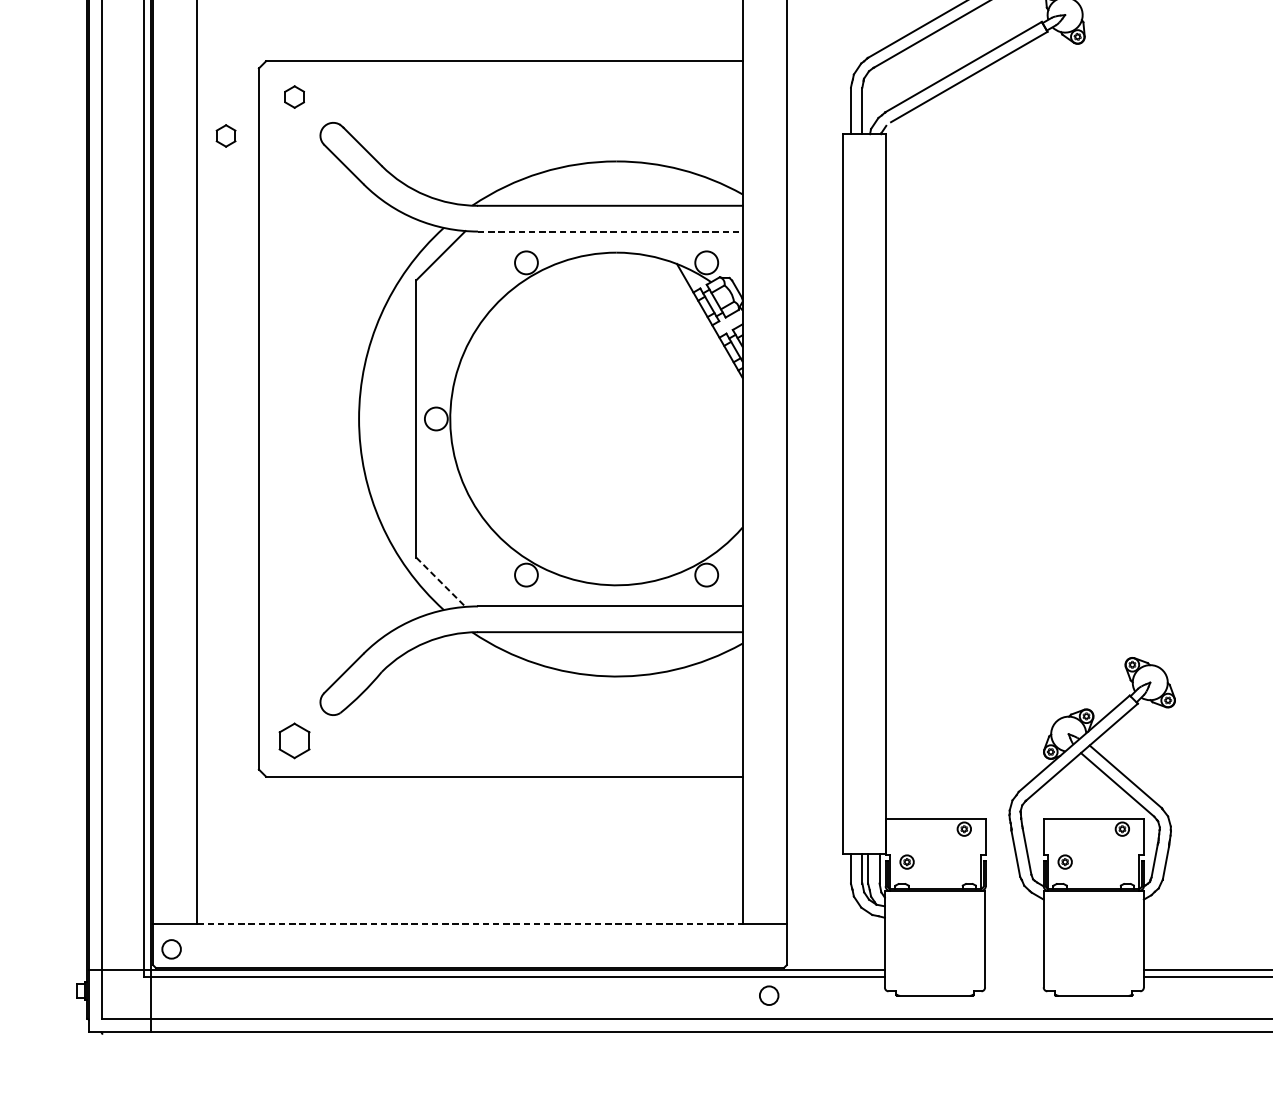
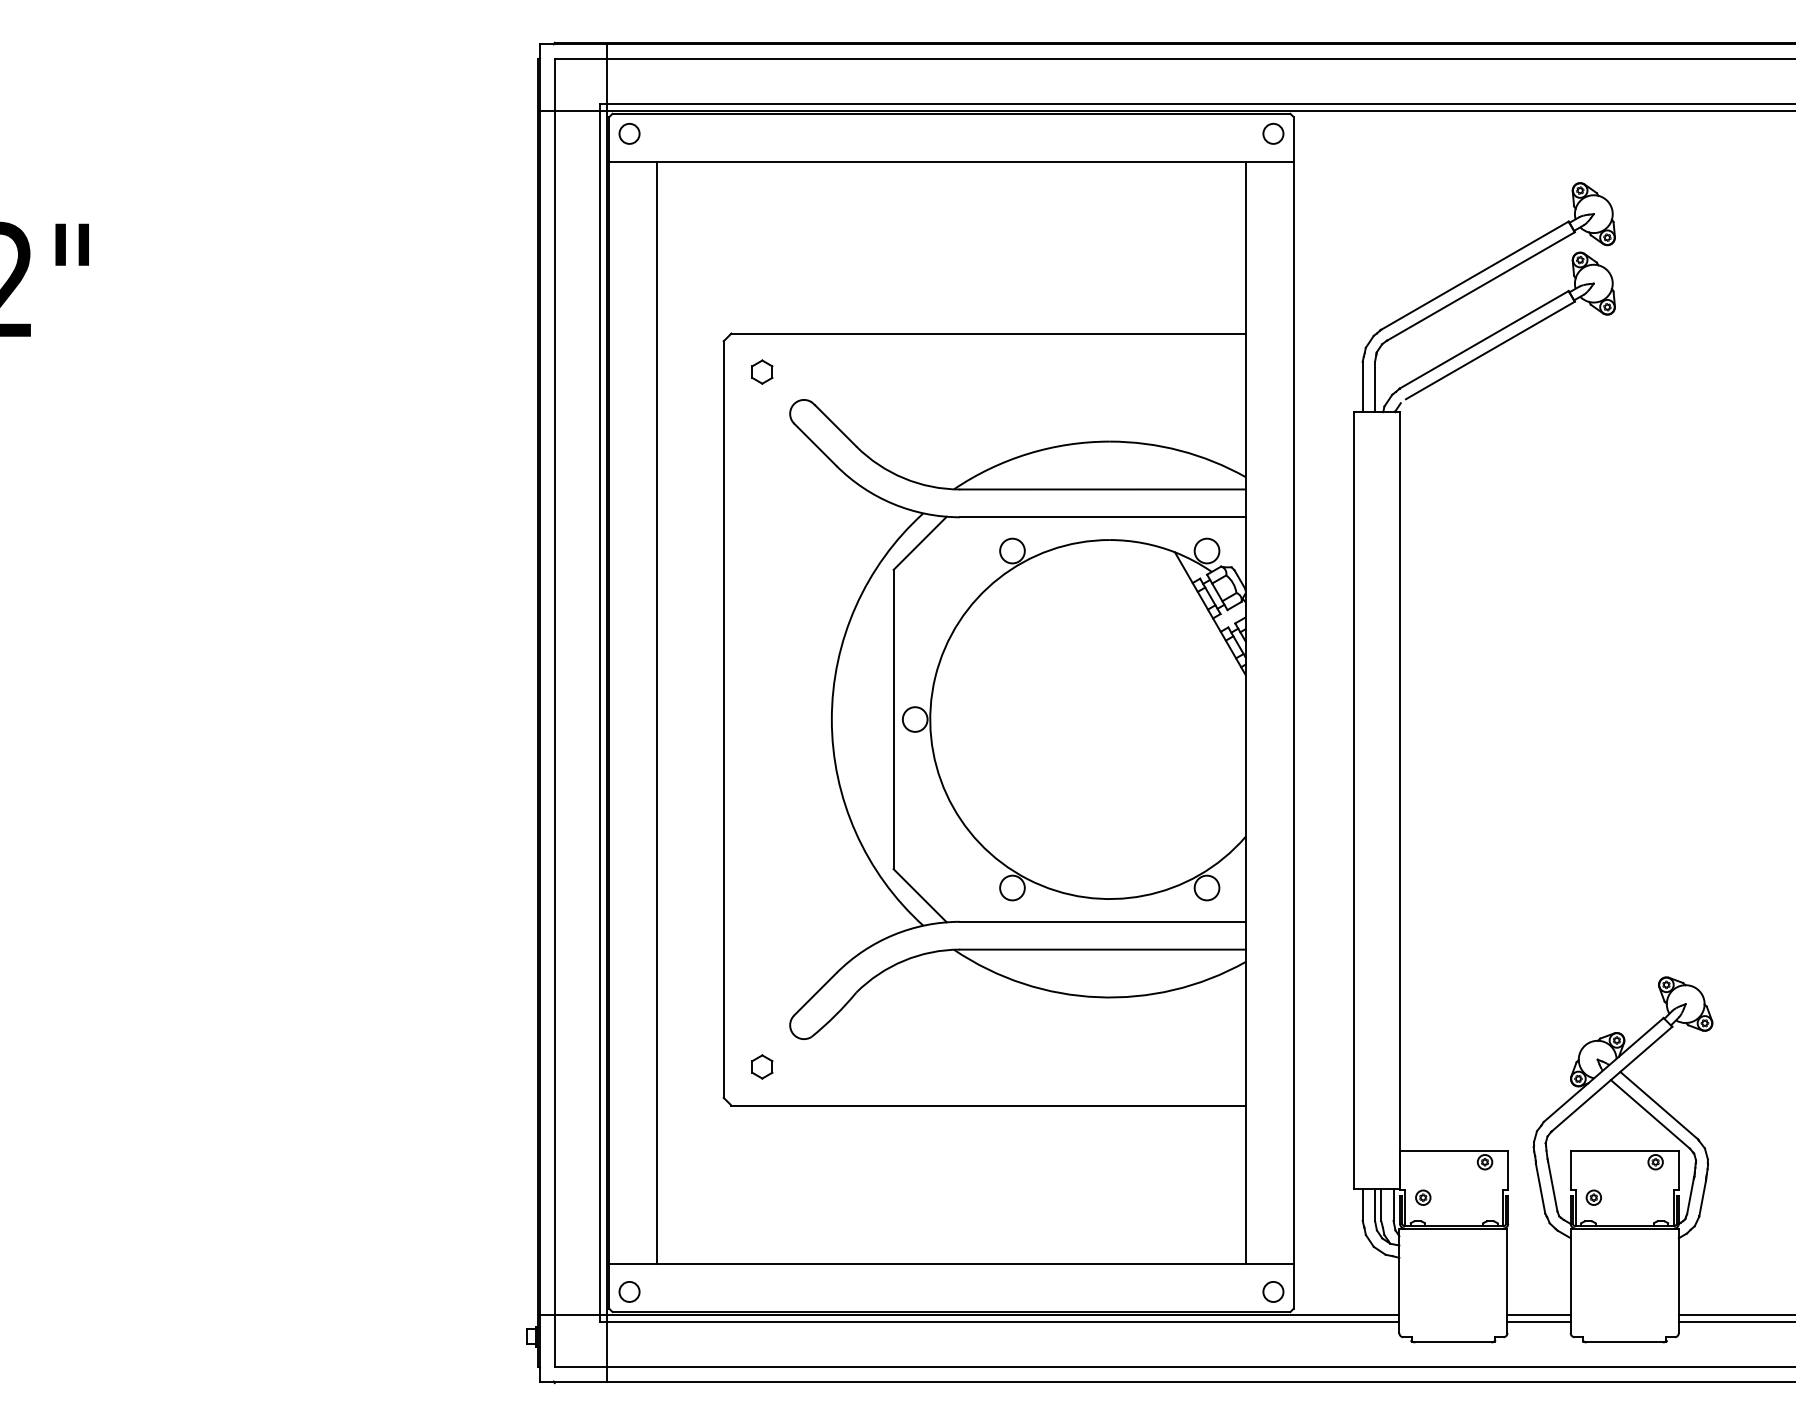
part: (226, 135) -> (688, 413), removed
line: (609, 231) -> (1102, 517), dashed -> solid
line: (441, 582) -> (920, 895), dashed -> solid
part: (294, 740) -> (762, 1066), size x0.62
line: (470, 923) -> (952, 1264), dashed -> solid
line: (1013, 970) -> (1538, 1314), added
line: (1013, 976) -> (1538, 1321), added
circle: (769, 995) -> (1273, 1291), moved

